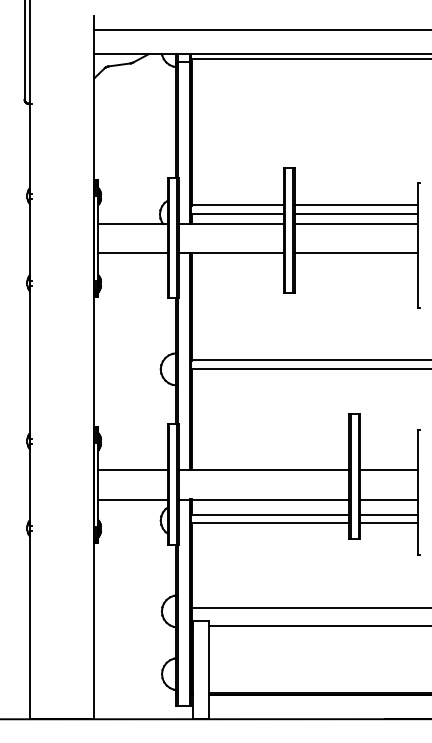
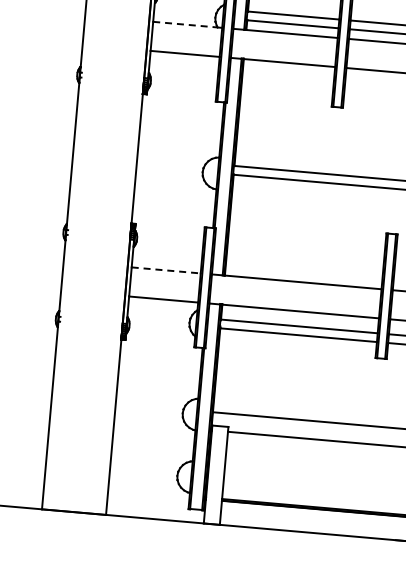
line: (131, 223) -> (186, 24), solid -> dashed
line: (133, 470) -> (166, 270), solid -> dashed

